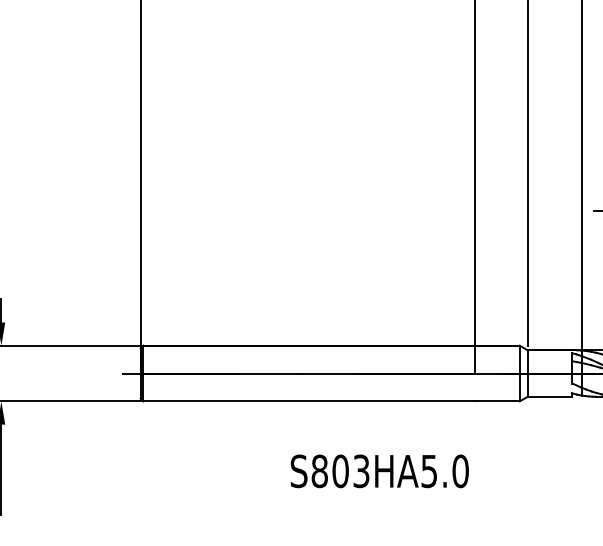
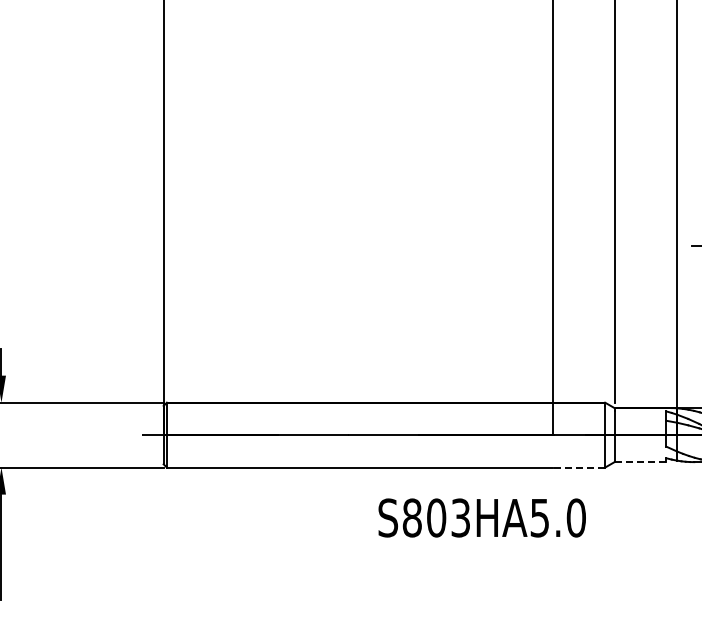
line: (550, 397) -> (640, 462), solid -> dashed
line: (496, 401) -> (578, 467), solid -> dashed
text: (379, 470) -> (481, 517), moved

